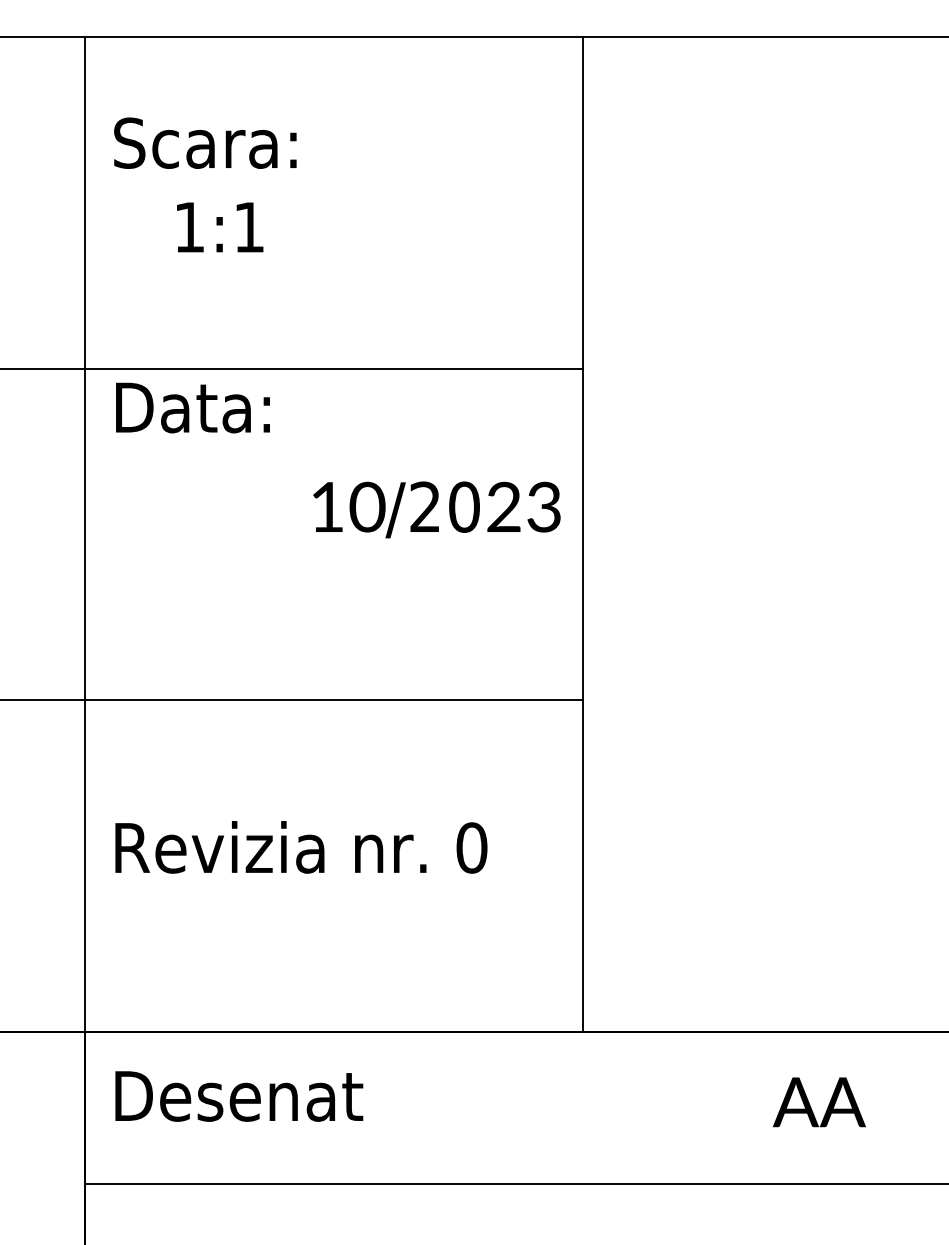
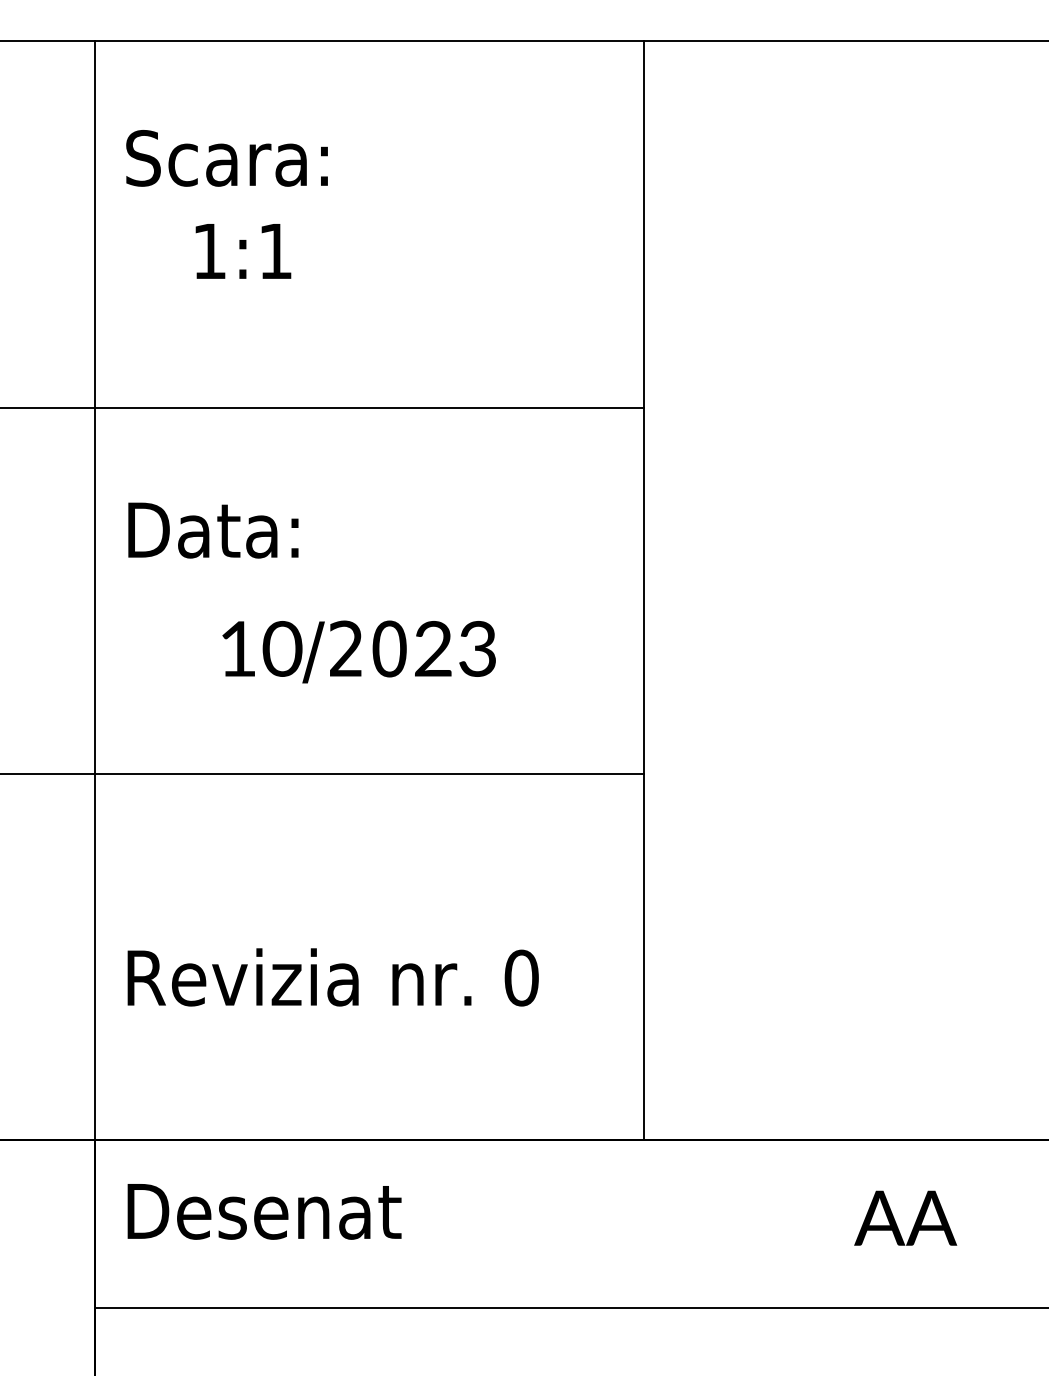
text: (192, 407) -> (212, 529), moved
text: (436, 509) -> (358, 651), moved
text: (301, 847) -> (333, 977), moved

